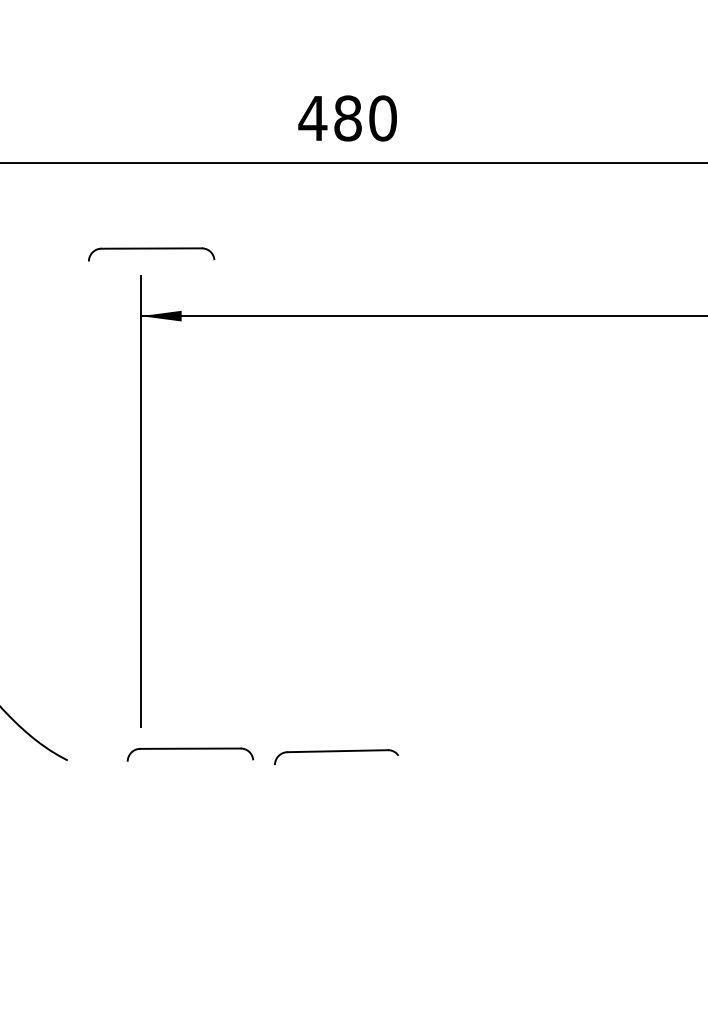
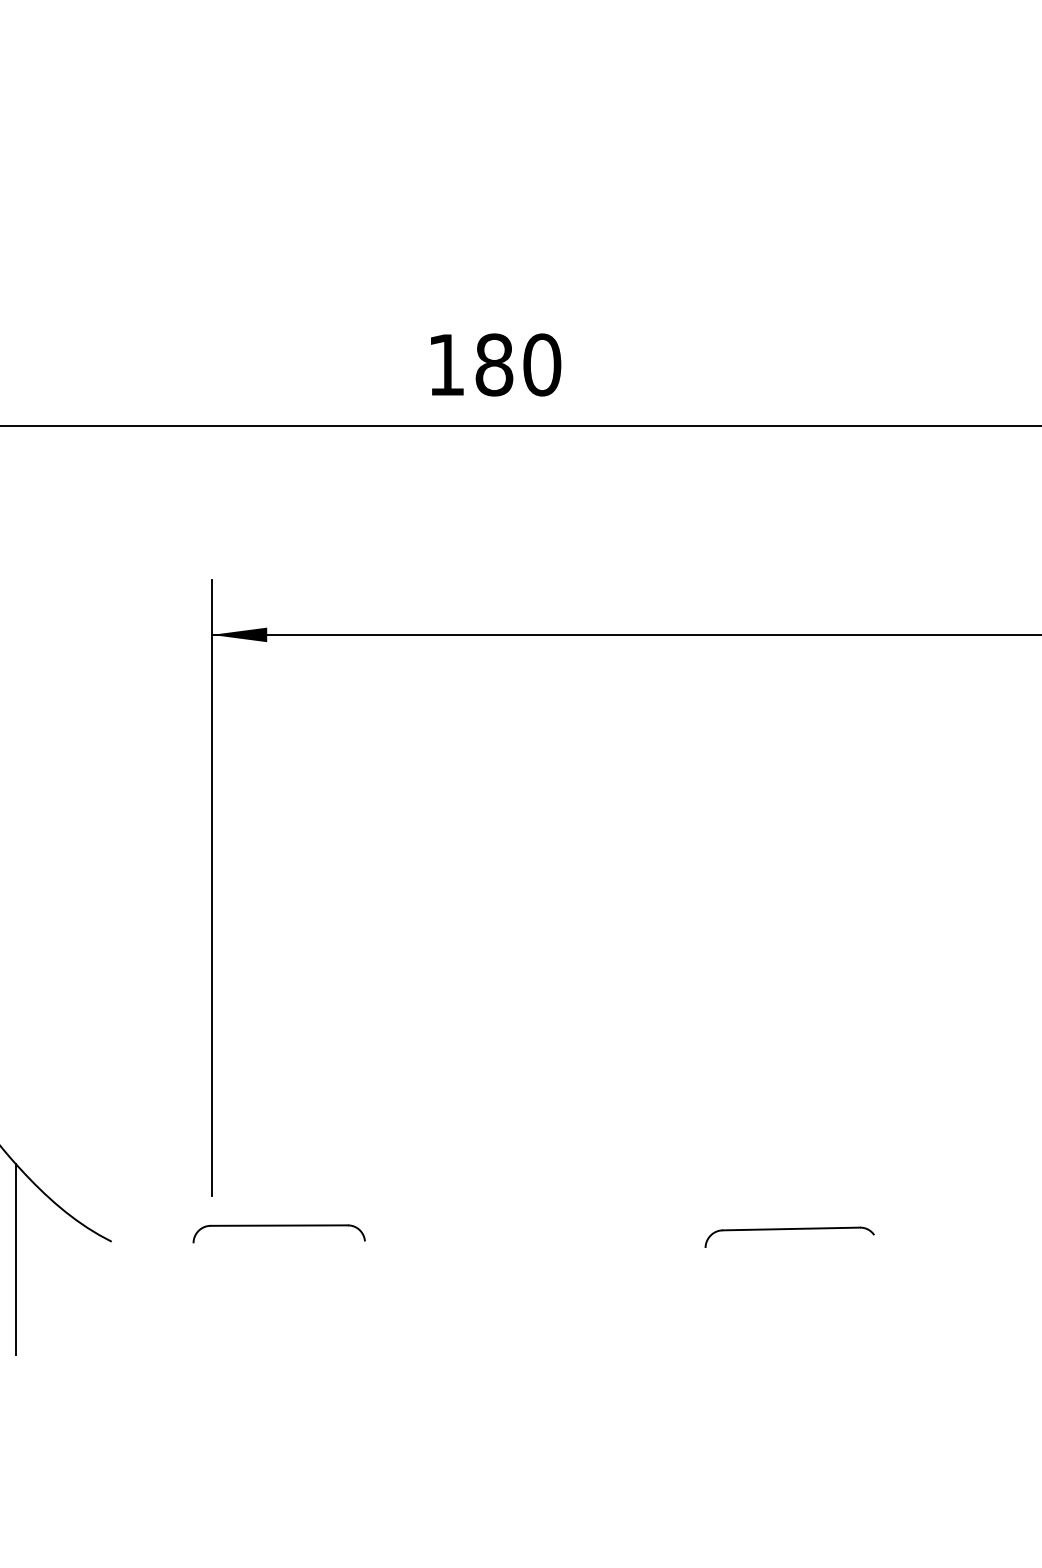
text: (312, 118) -> (446, 364), 480 -> 180
part: (151, 249) -> (225, 543), removed
part: (336, 751) -> (789, 1229), moved

